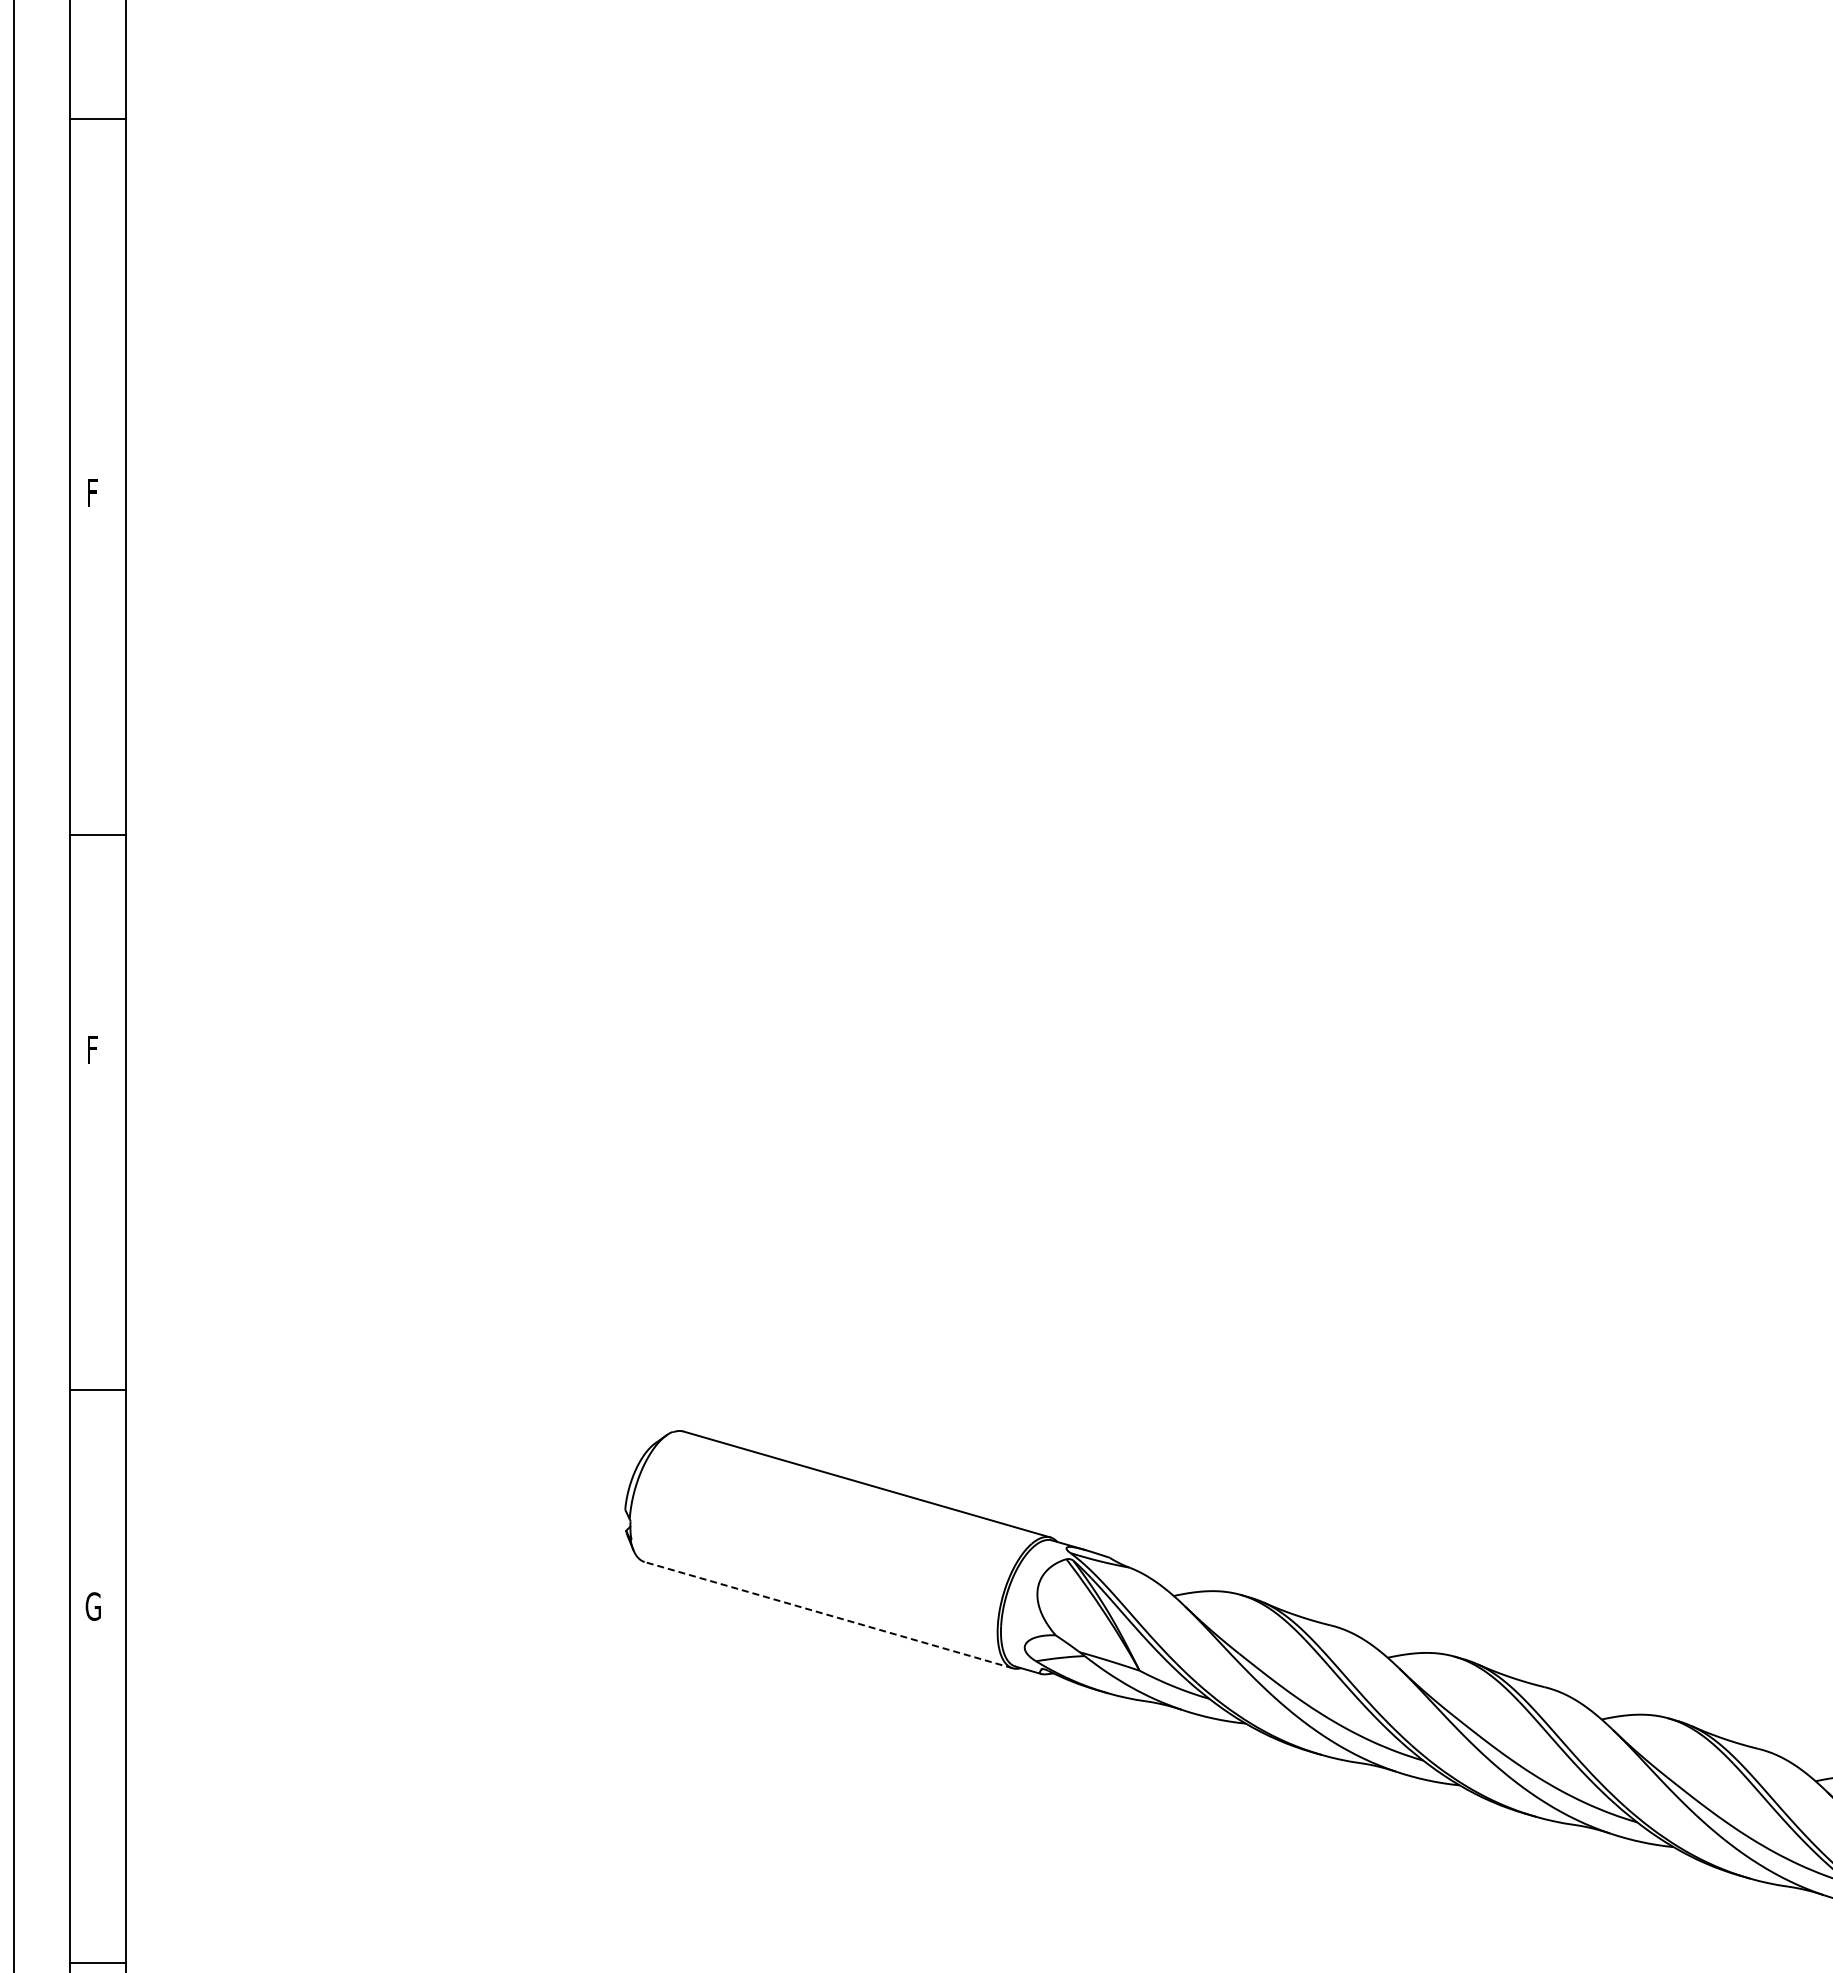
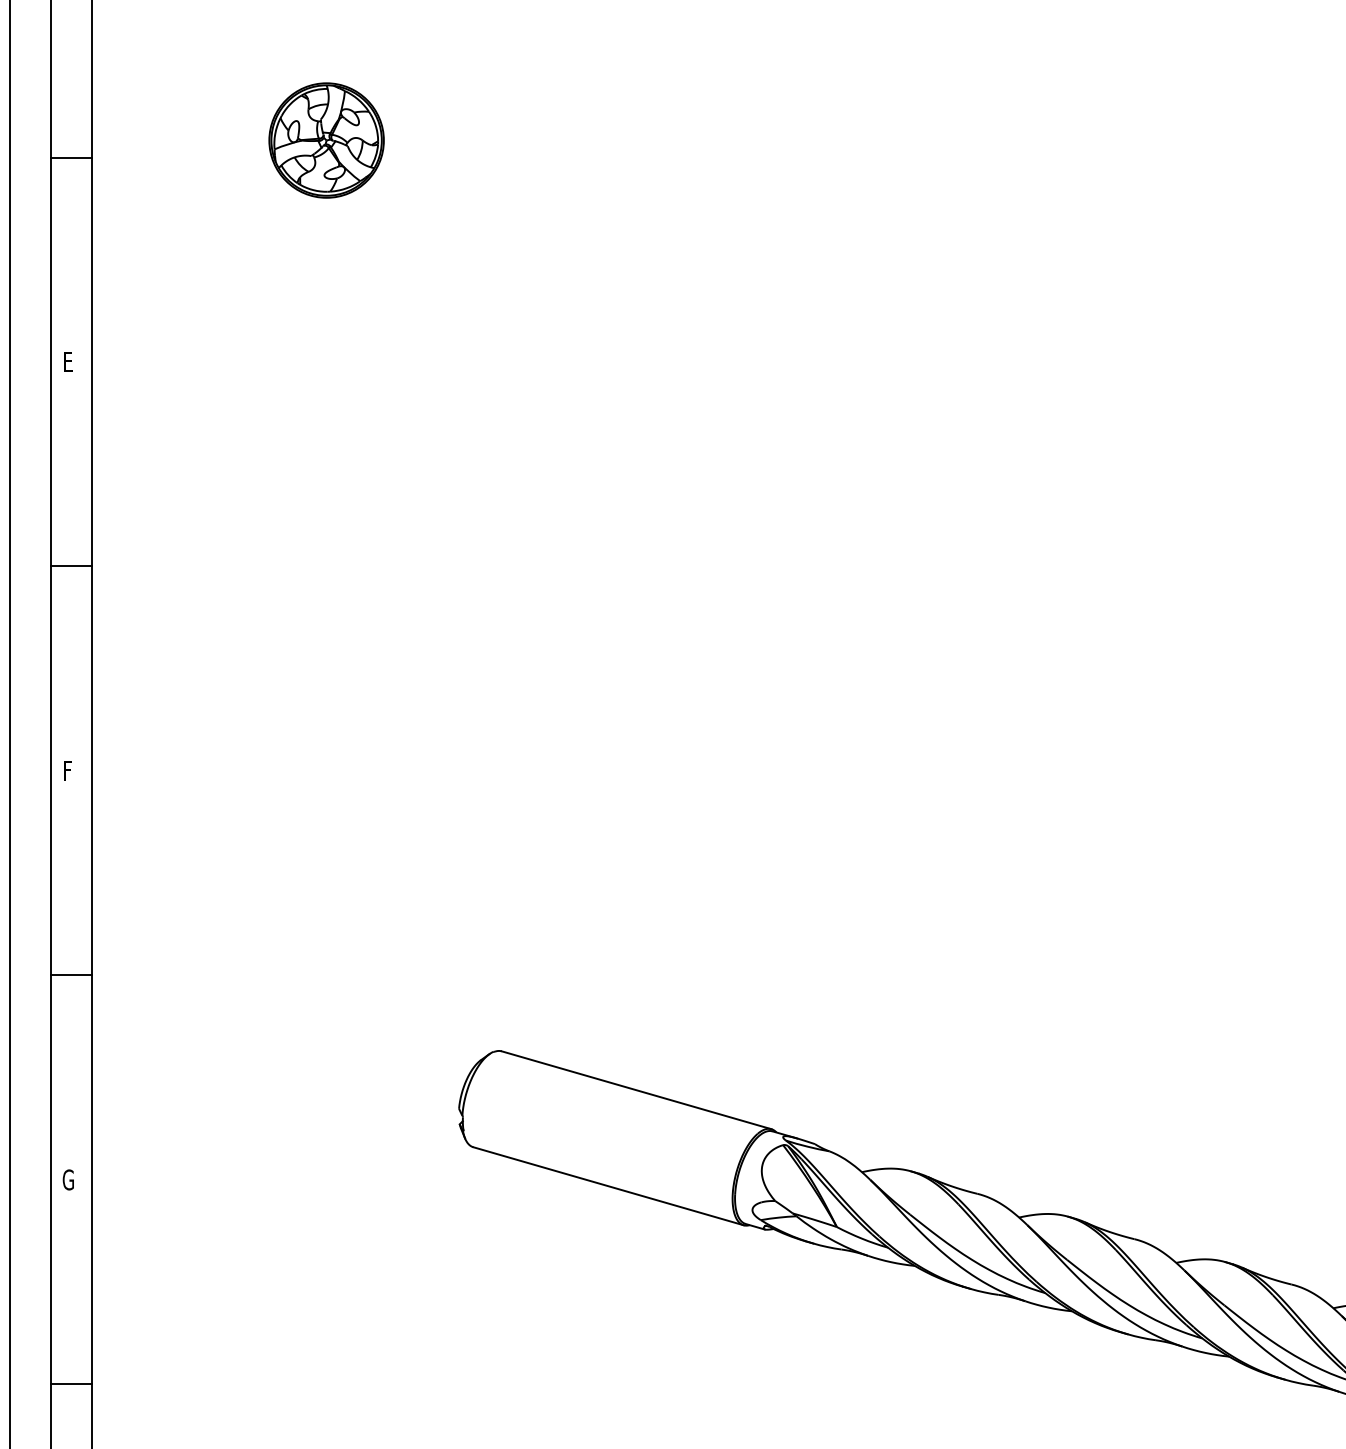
line: (97, 118) -> (71, 157), moved
part: (444, 191) -> (326, 140), added
text: (94, 492) -> (69, 361), F -> E
line: (97, 835) -> (71, 566), moved
line: (97, 1390) -> (71, 975), moved
line: (828, 1615) -> (608, 1186), dashed -> solid
line: (97, 1962) -> (71, 1384), moved

